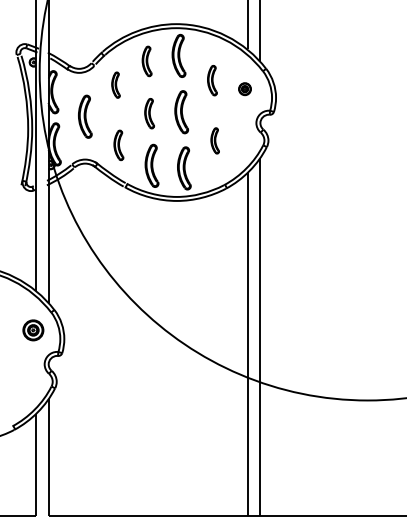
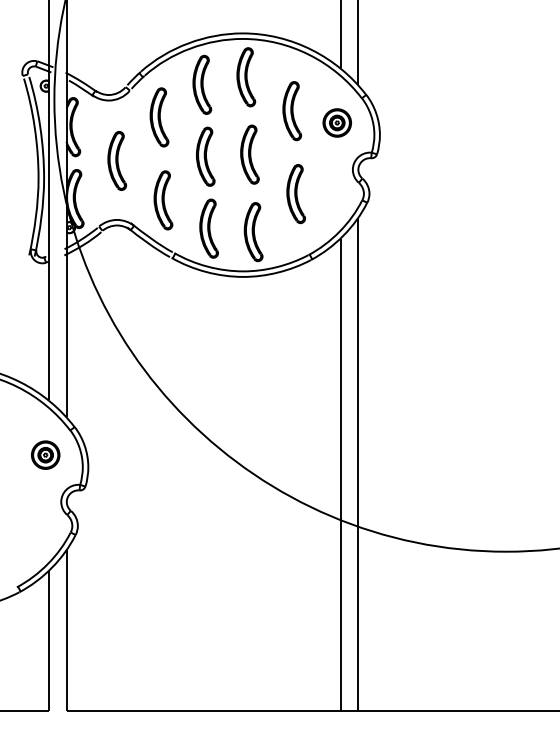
part: (147, 61) -> (202, 84), size x1.43
part: (212, 80) -> (292, 111), size x1.43
part: (116, 85) -> (159, 117), size x1.67
part: (244, 88) -> (336, 122), size x1.67
part: (149, 113) -> (205, 156), size x1.43
part: (214, 141) -> (295, 194), size x1.67
part: (118, 145) -> (163, 200), size x1.43

